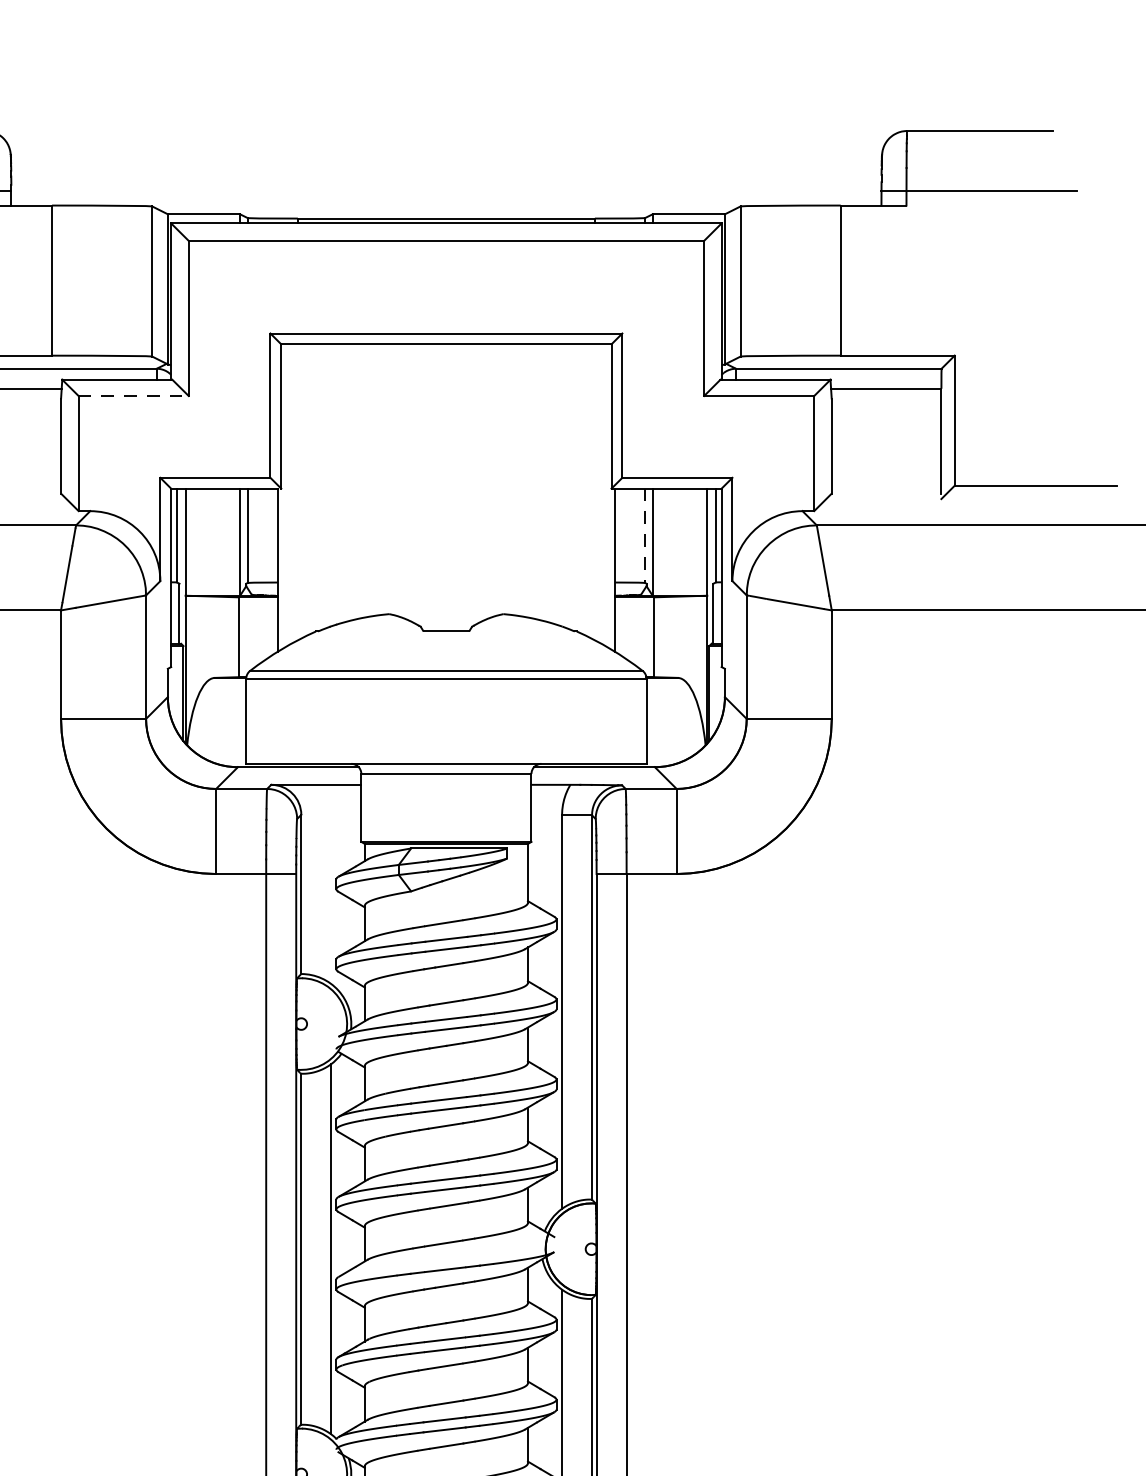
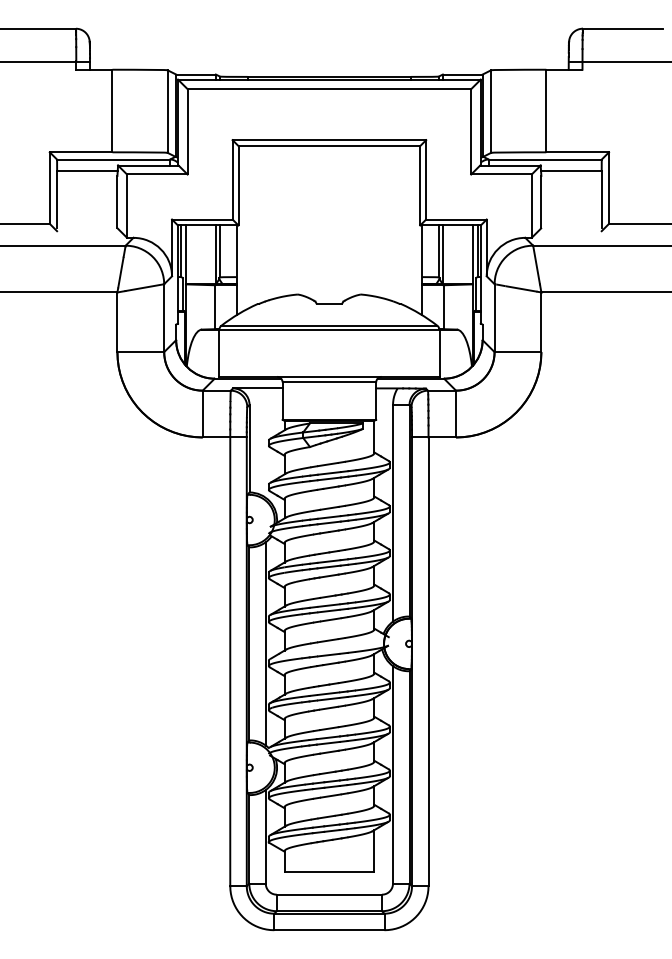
line: (133, 395) -> (157, 174), dashed -> solid
line: (644, 535) -> (438, 251), dashed -> solid

